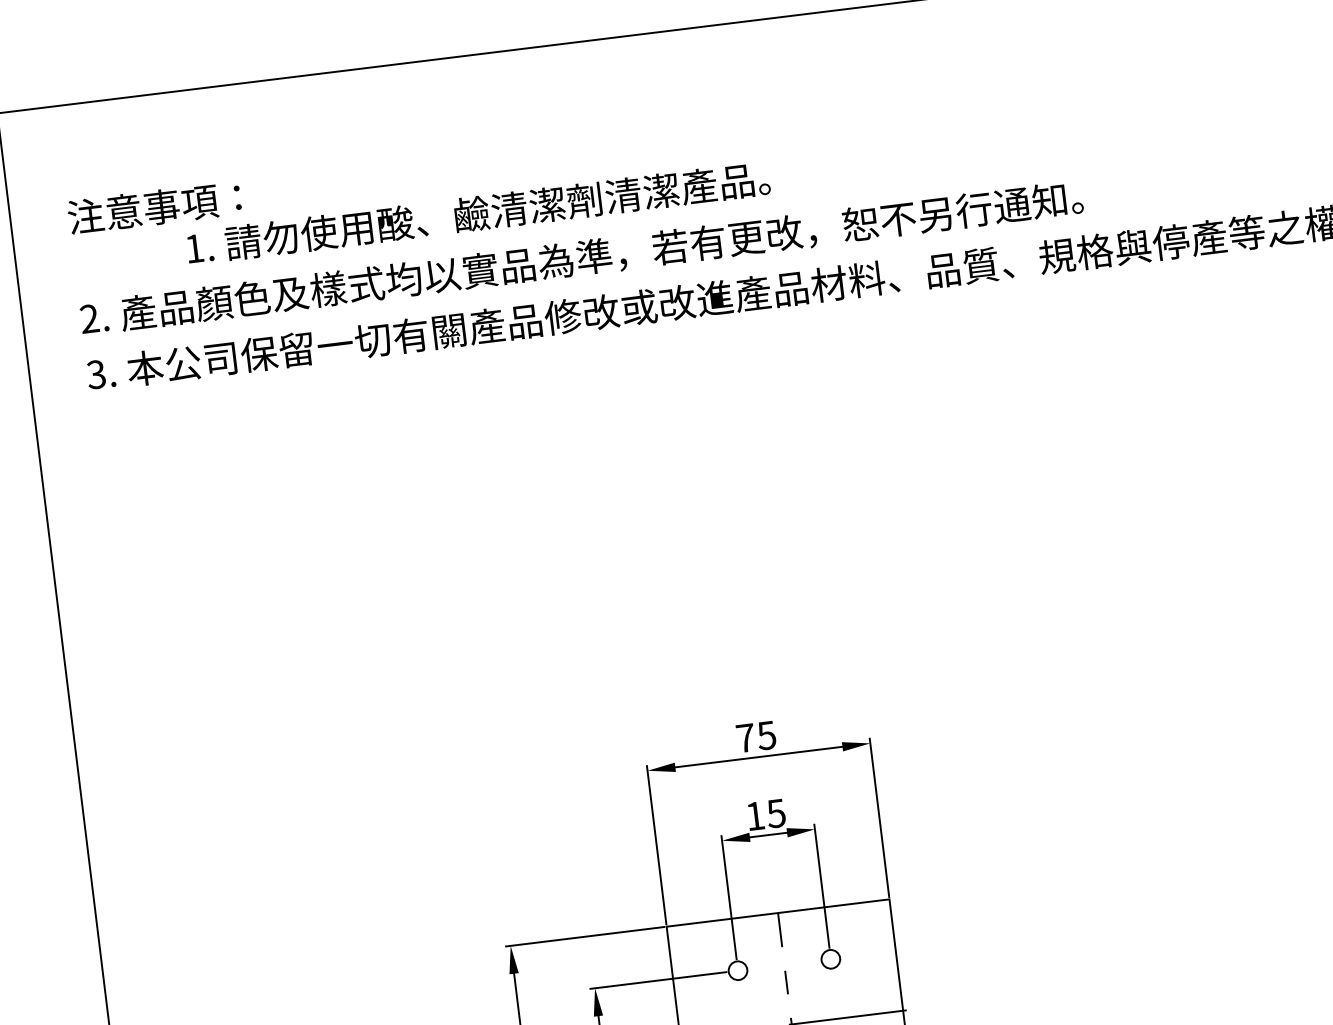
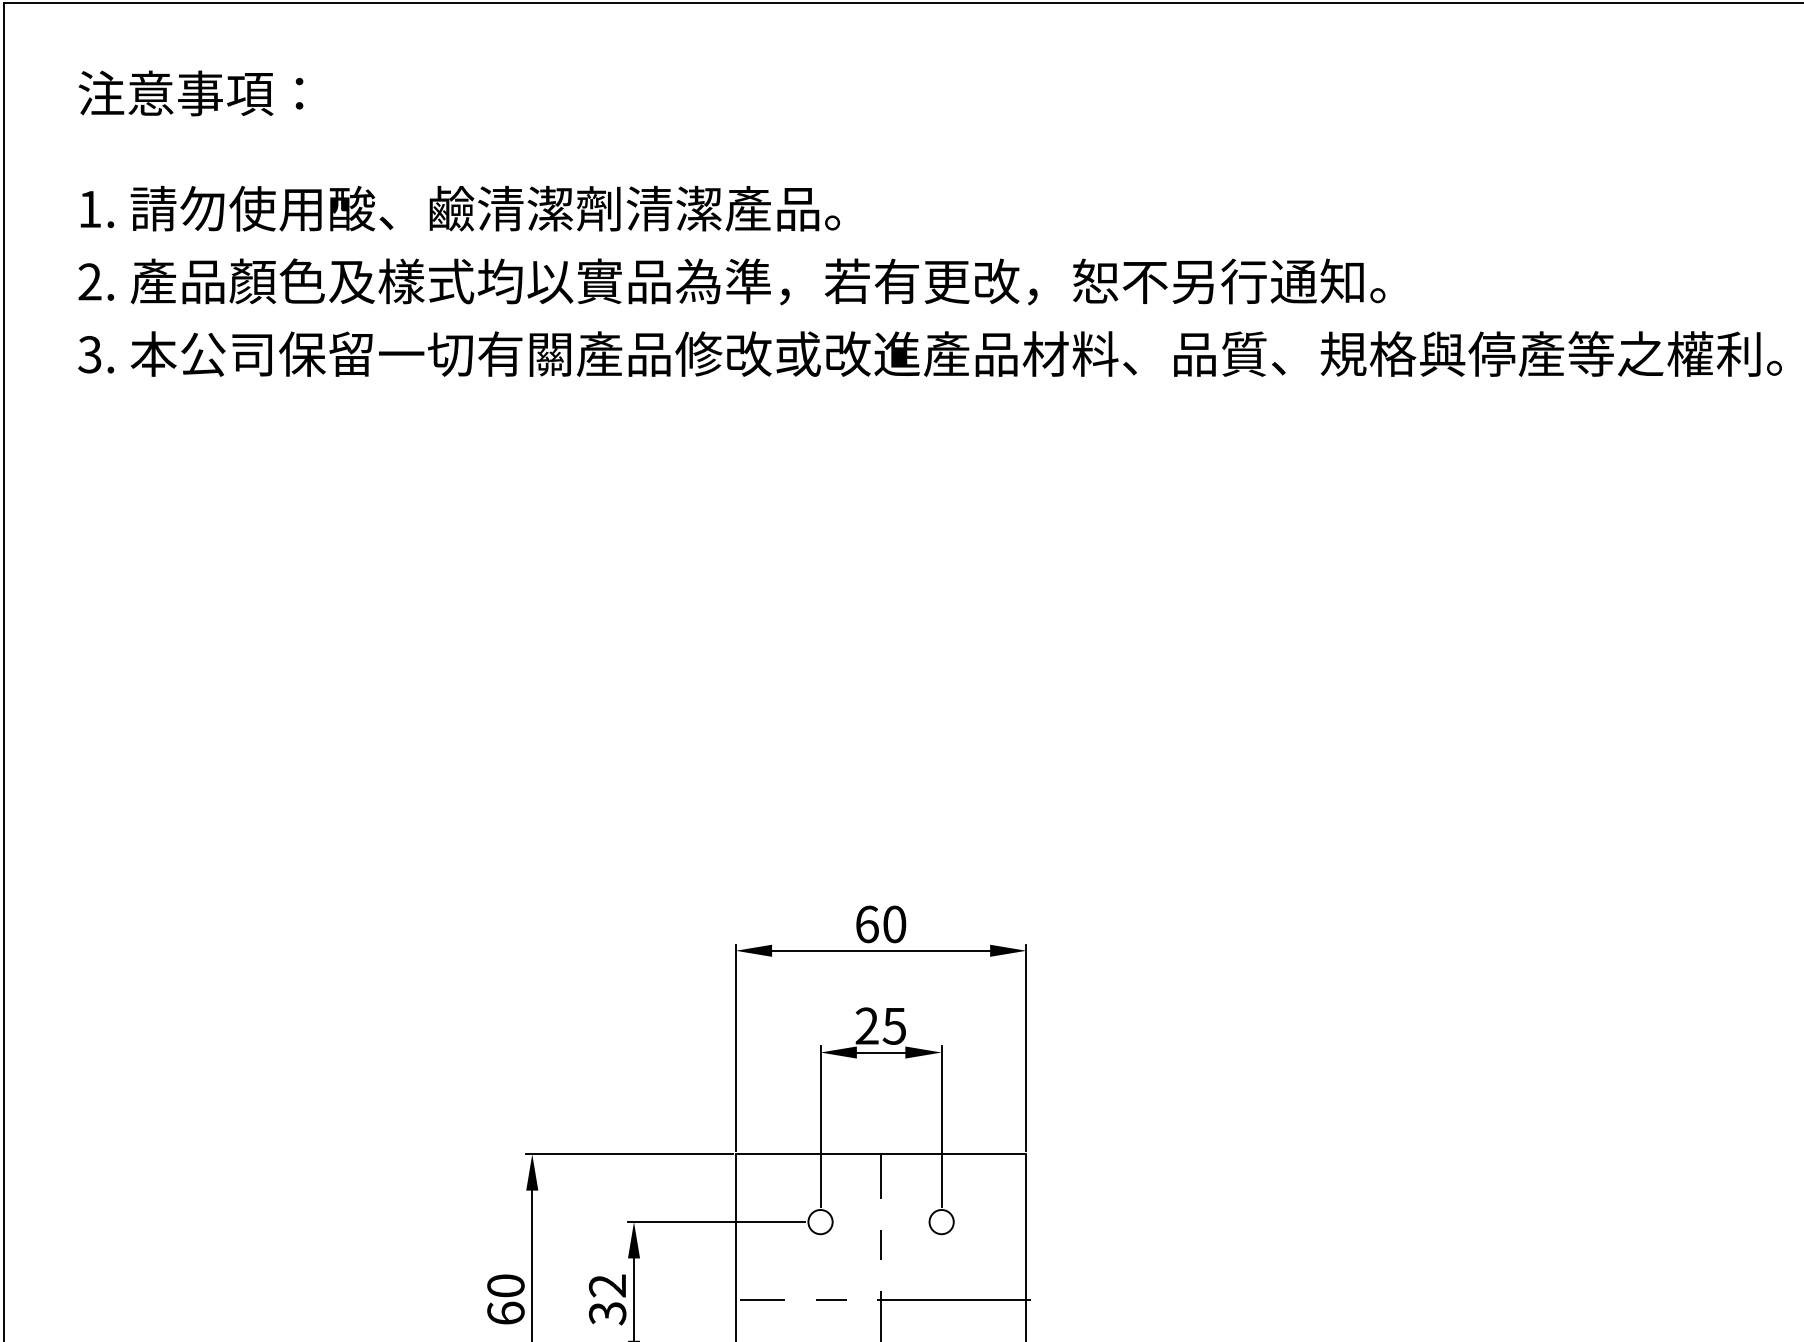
text: (154, 207) -> (190, 93), moved
text: (477, 213) -> (459, 208), moved
text: (756, 736) -> (881, 924), 75 -> 60
text: (754, 815) -> (866, 1025), 15 -> 25

